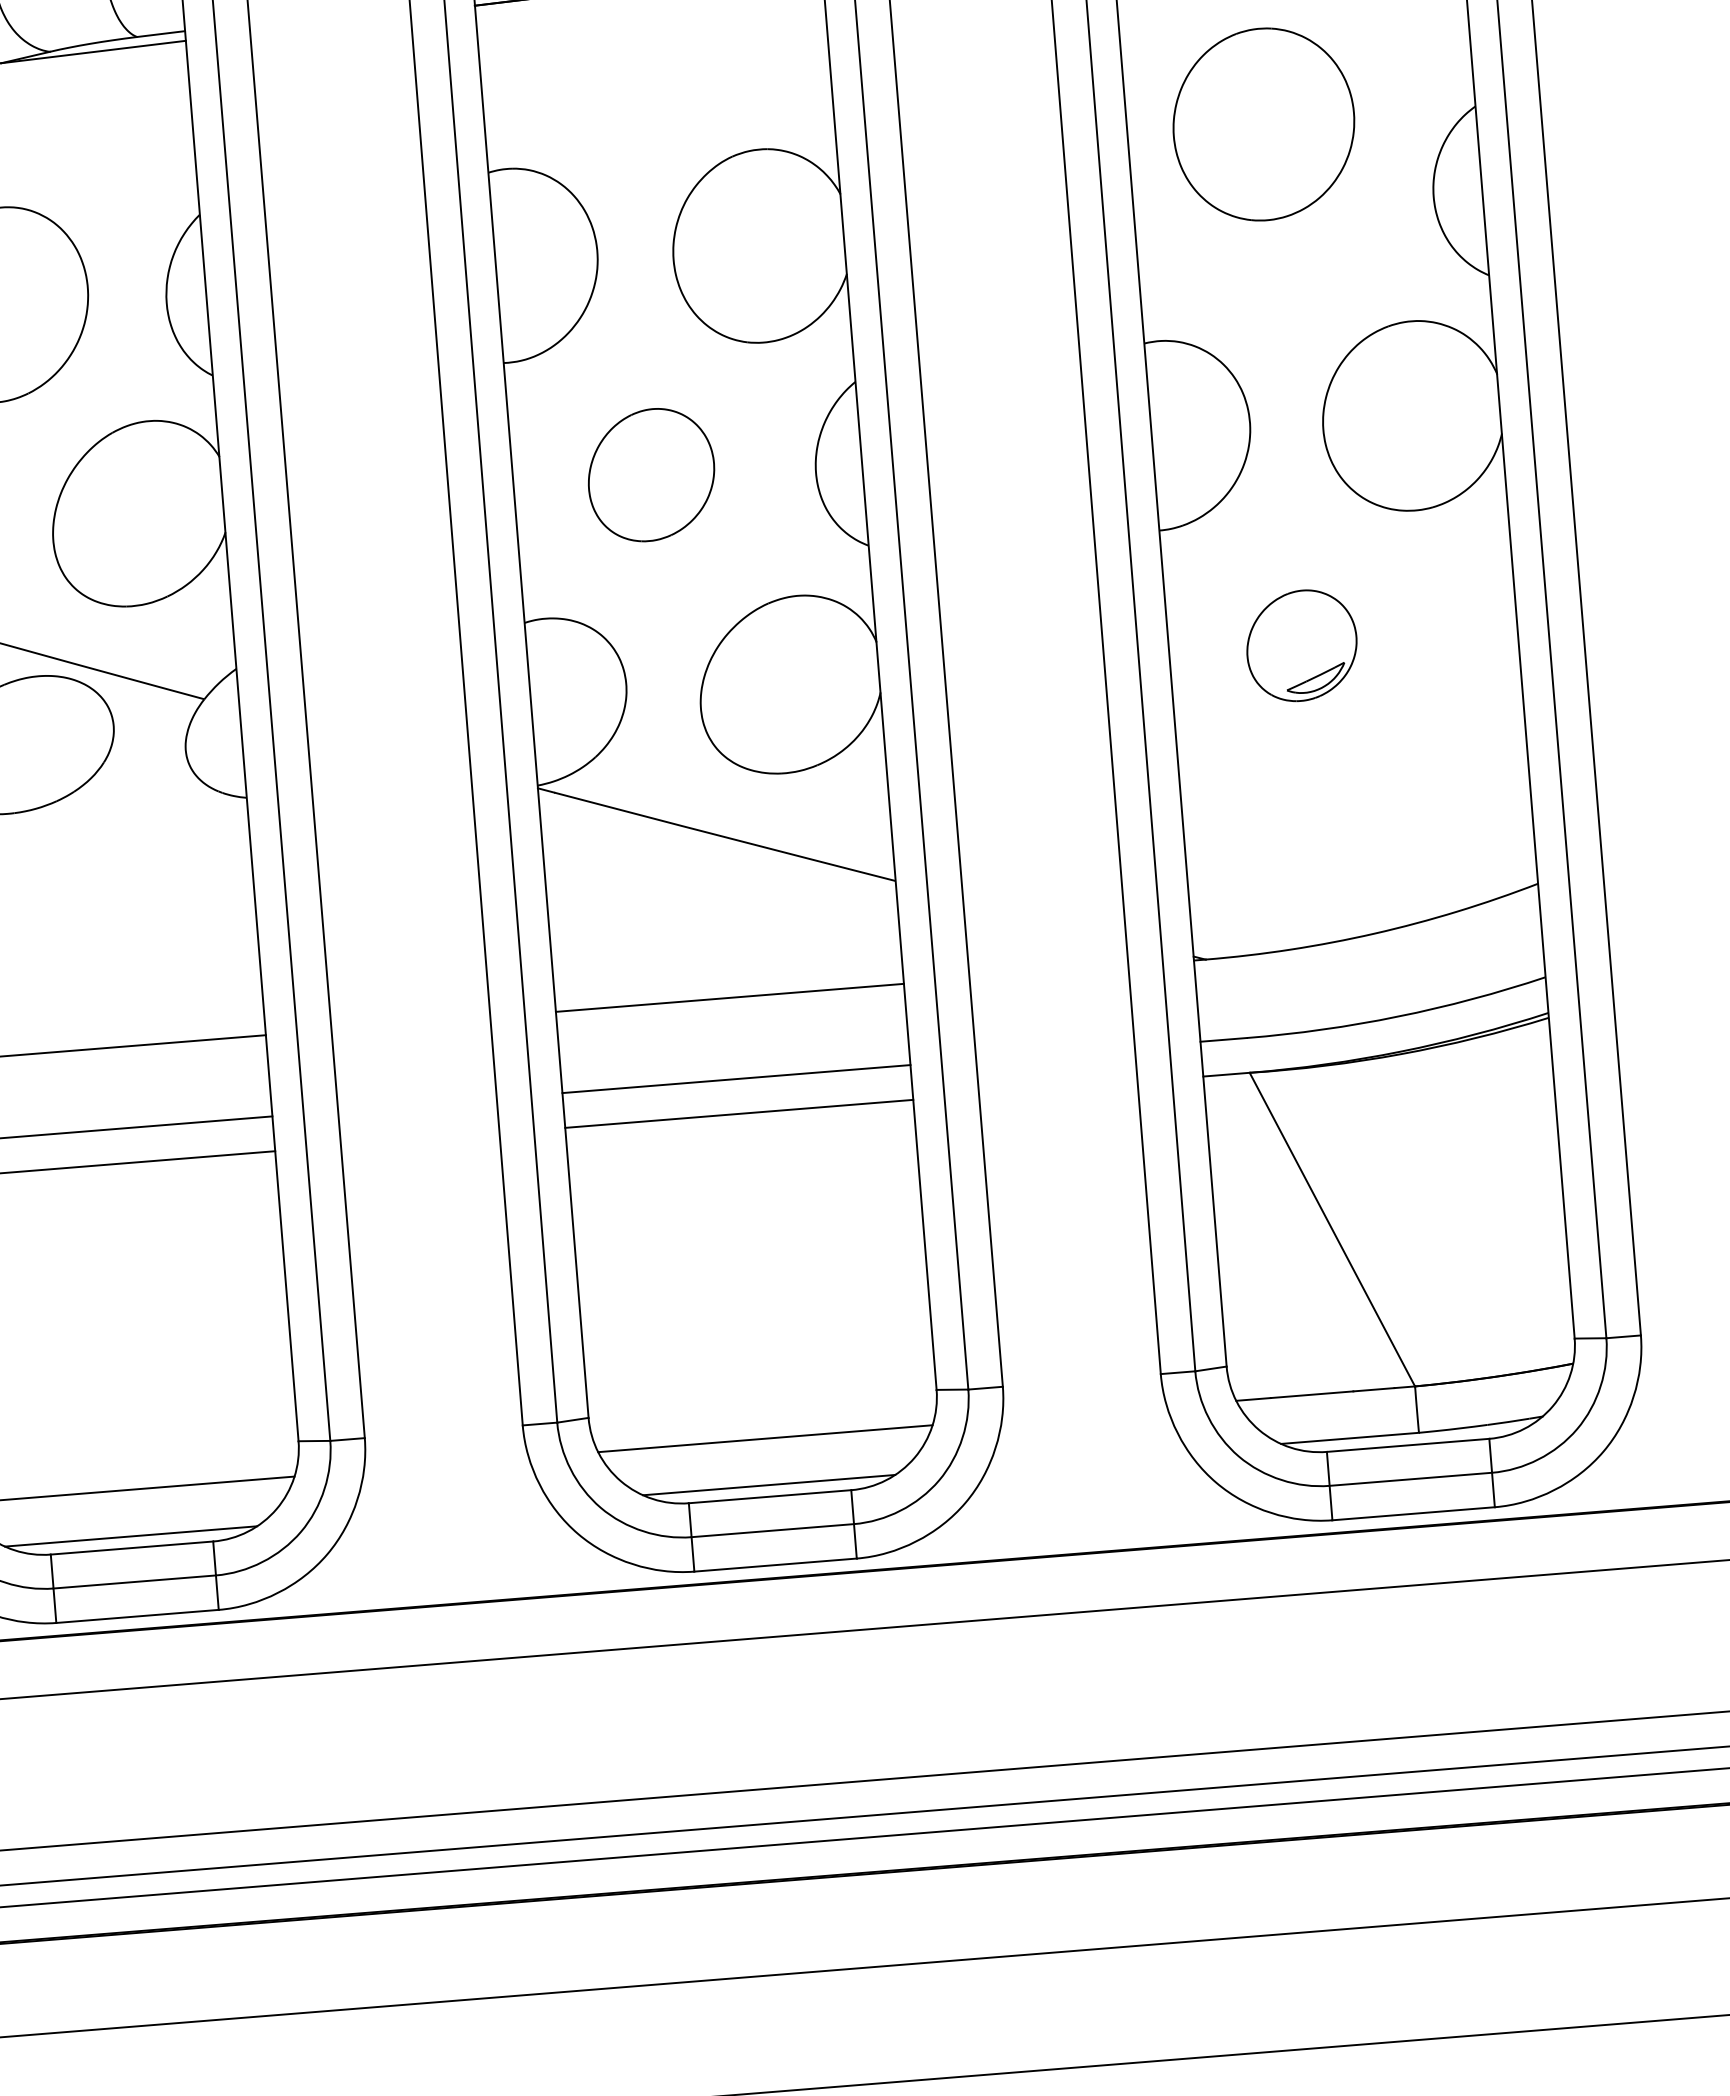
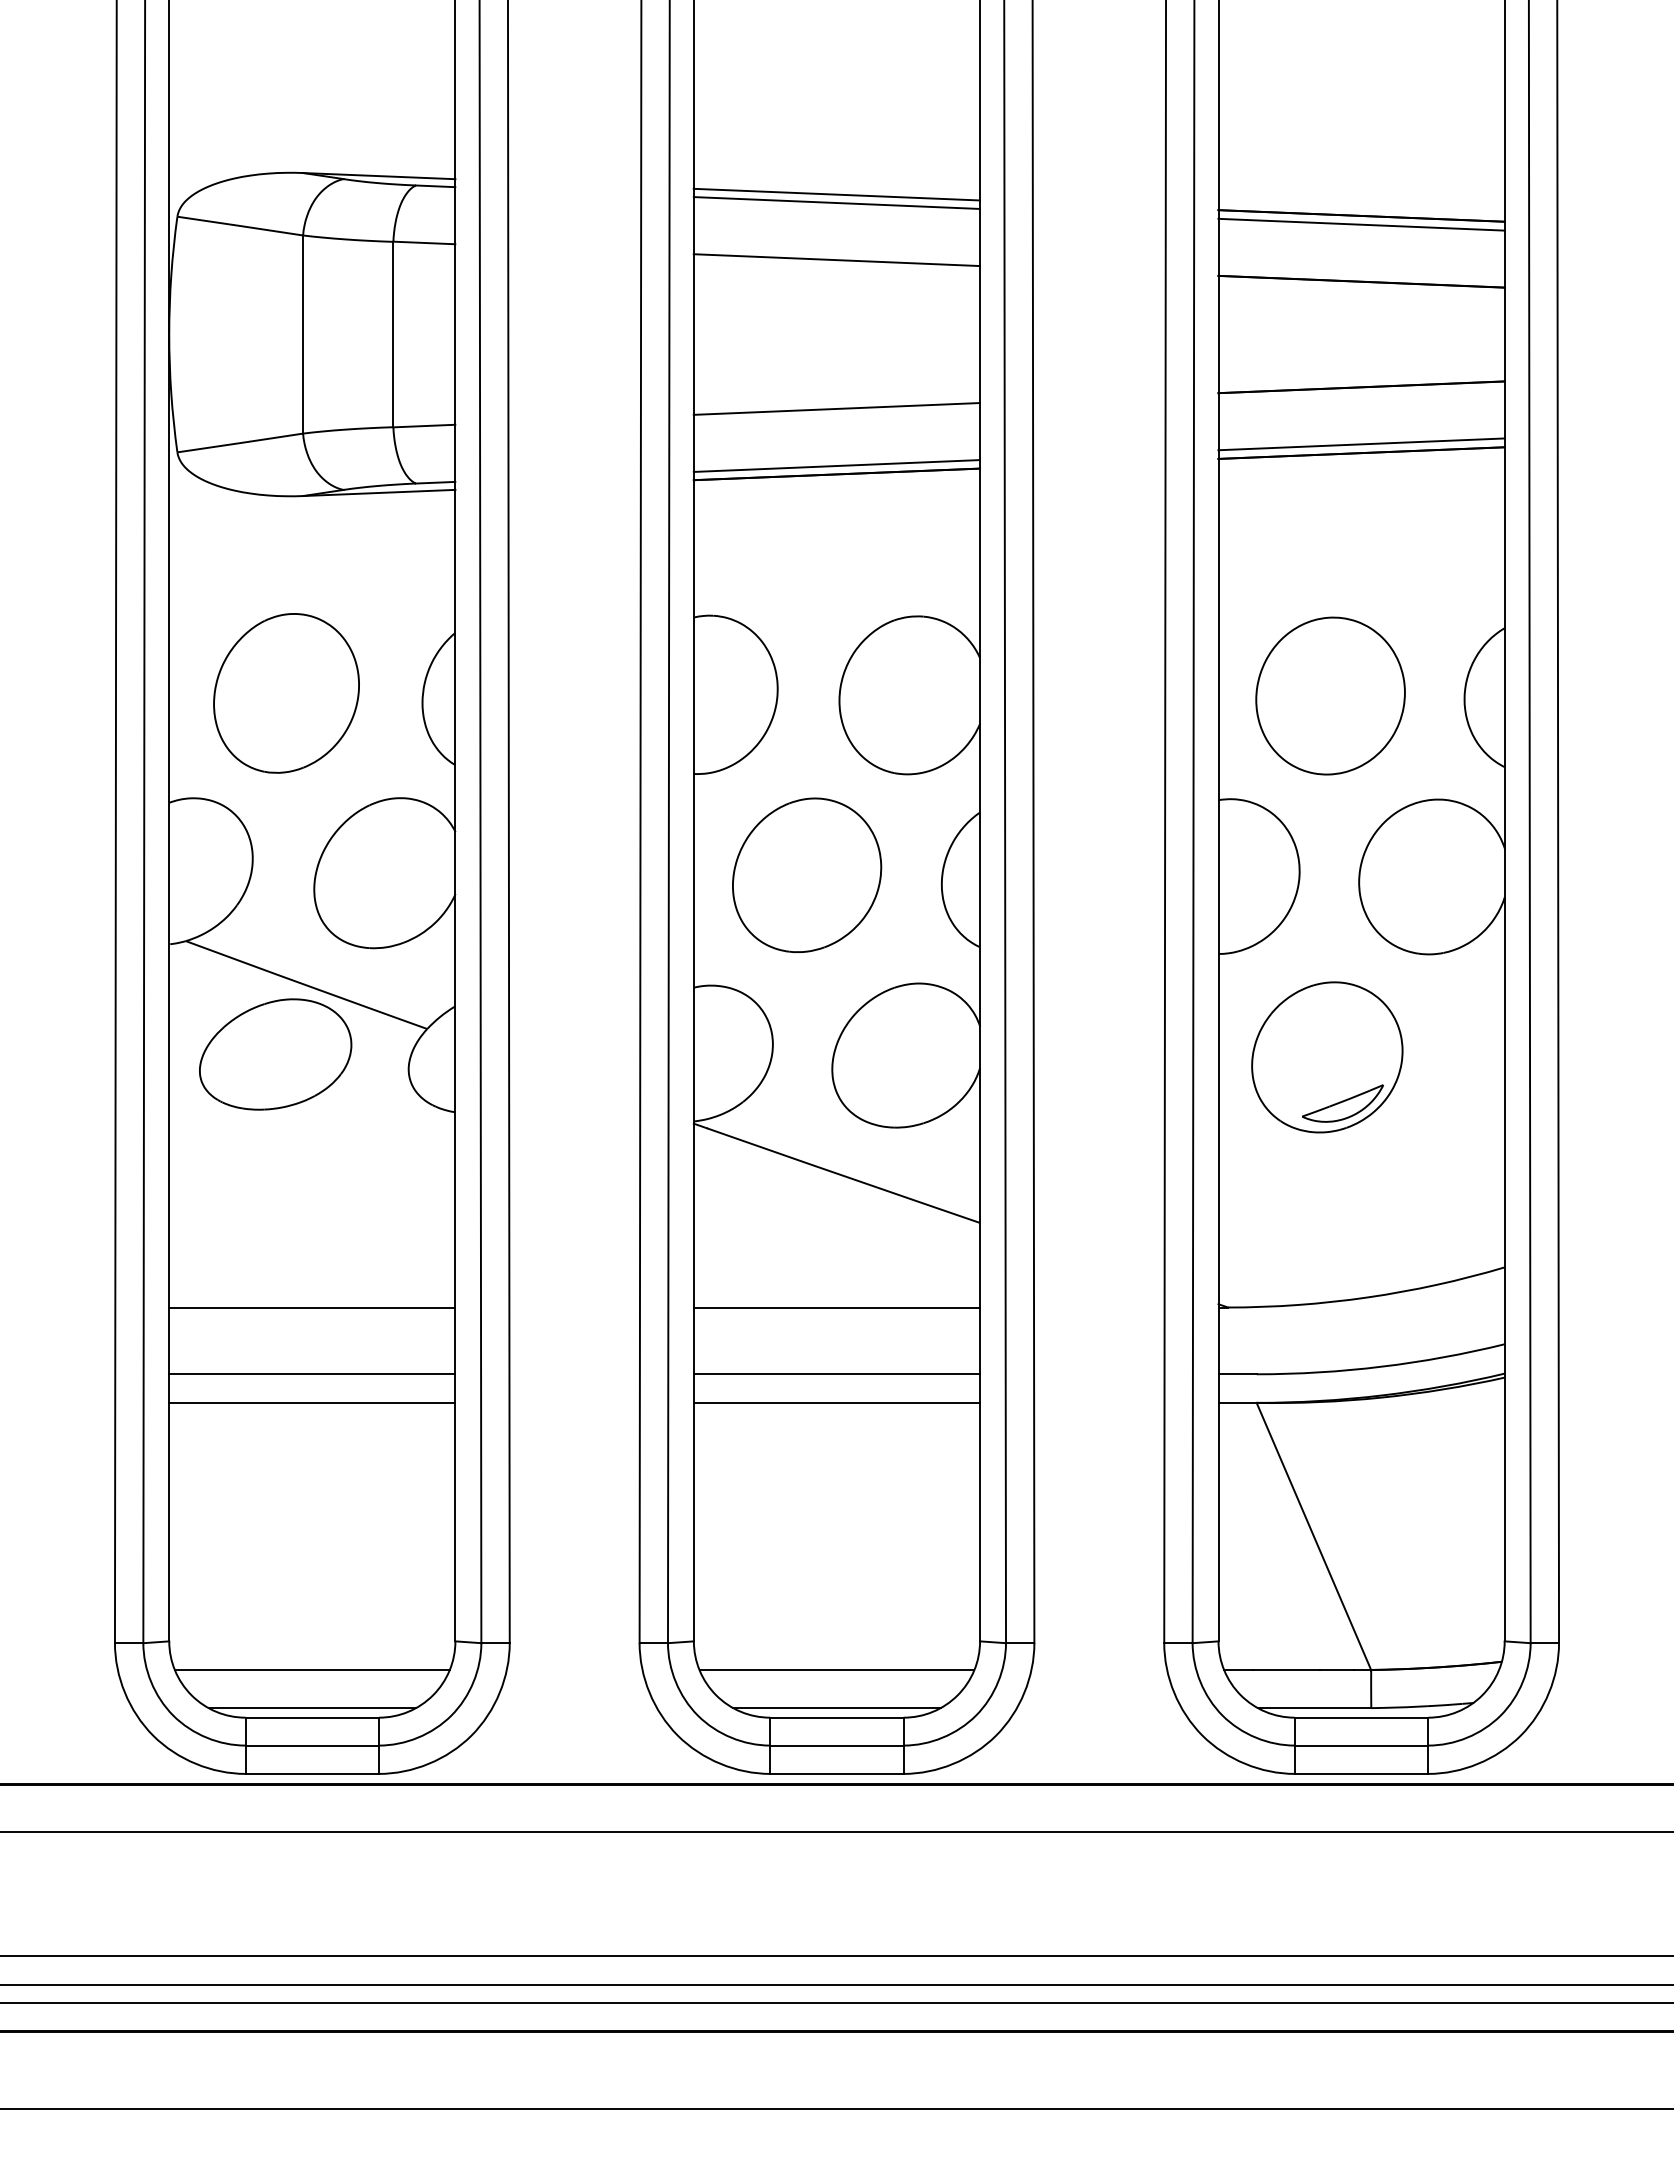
part: (1263, 123) -> (1330, 695), moved
part: (651, 474) -> (807, 874), size x1.43
part: (1302, 645) -> (1327, 1057), size x1.67

